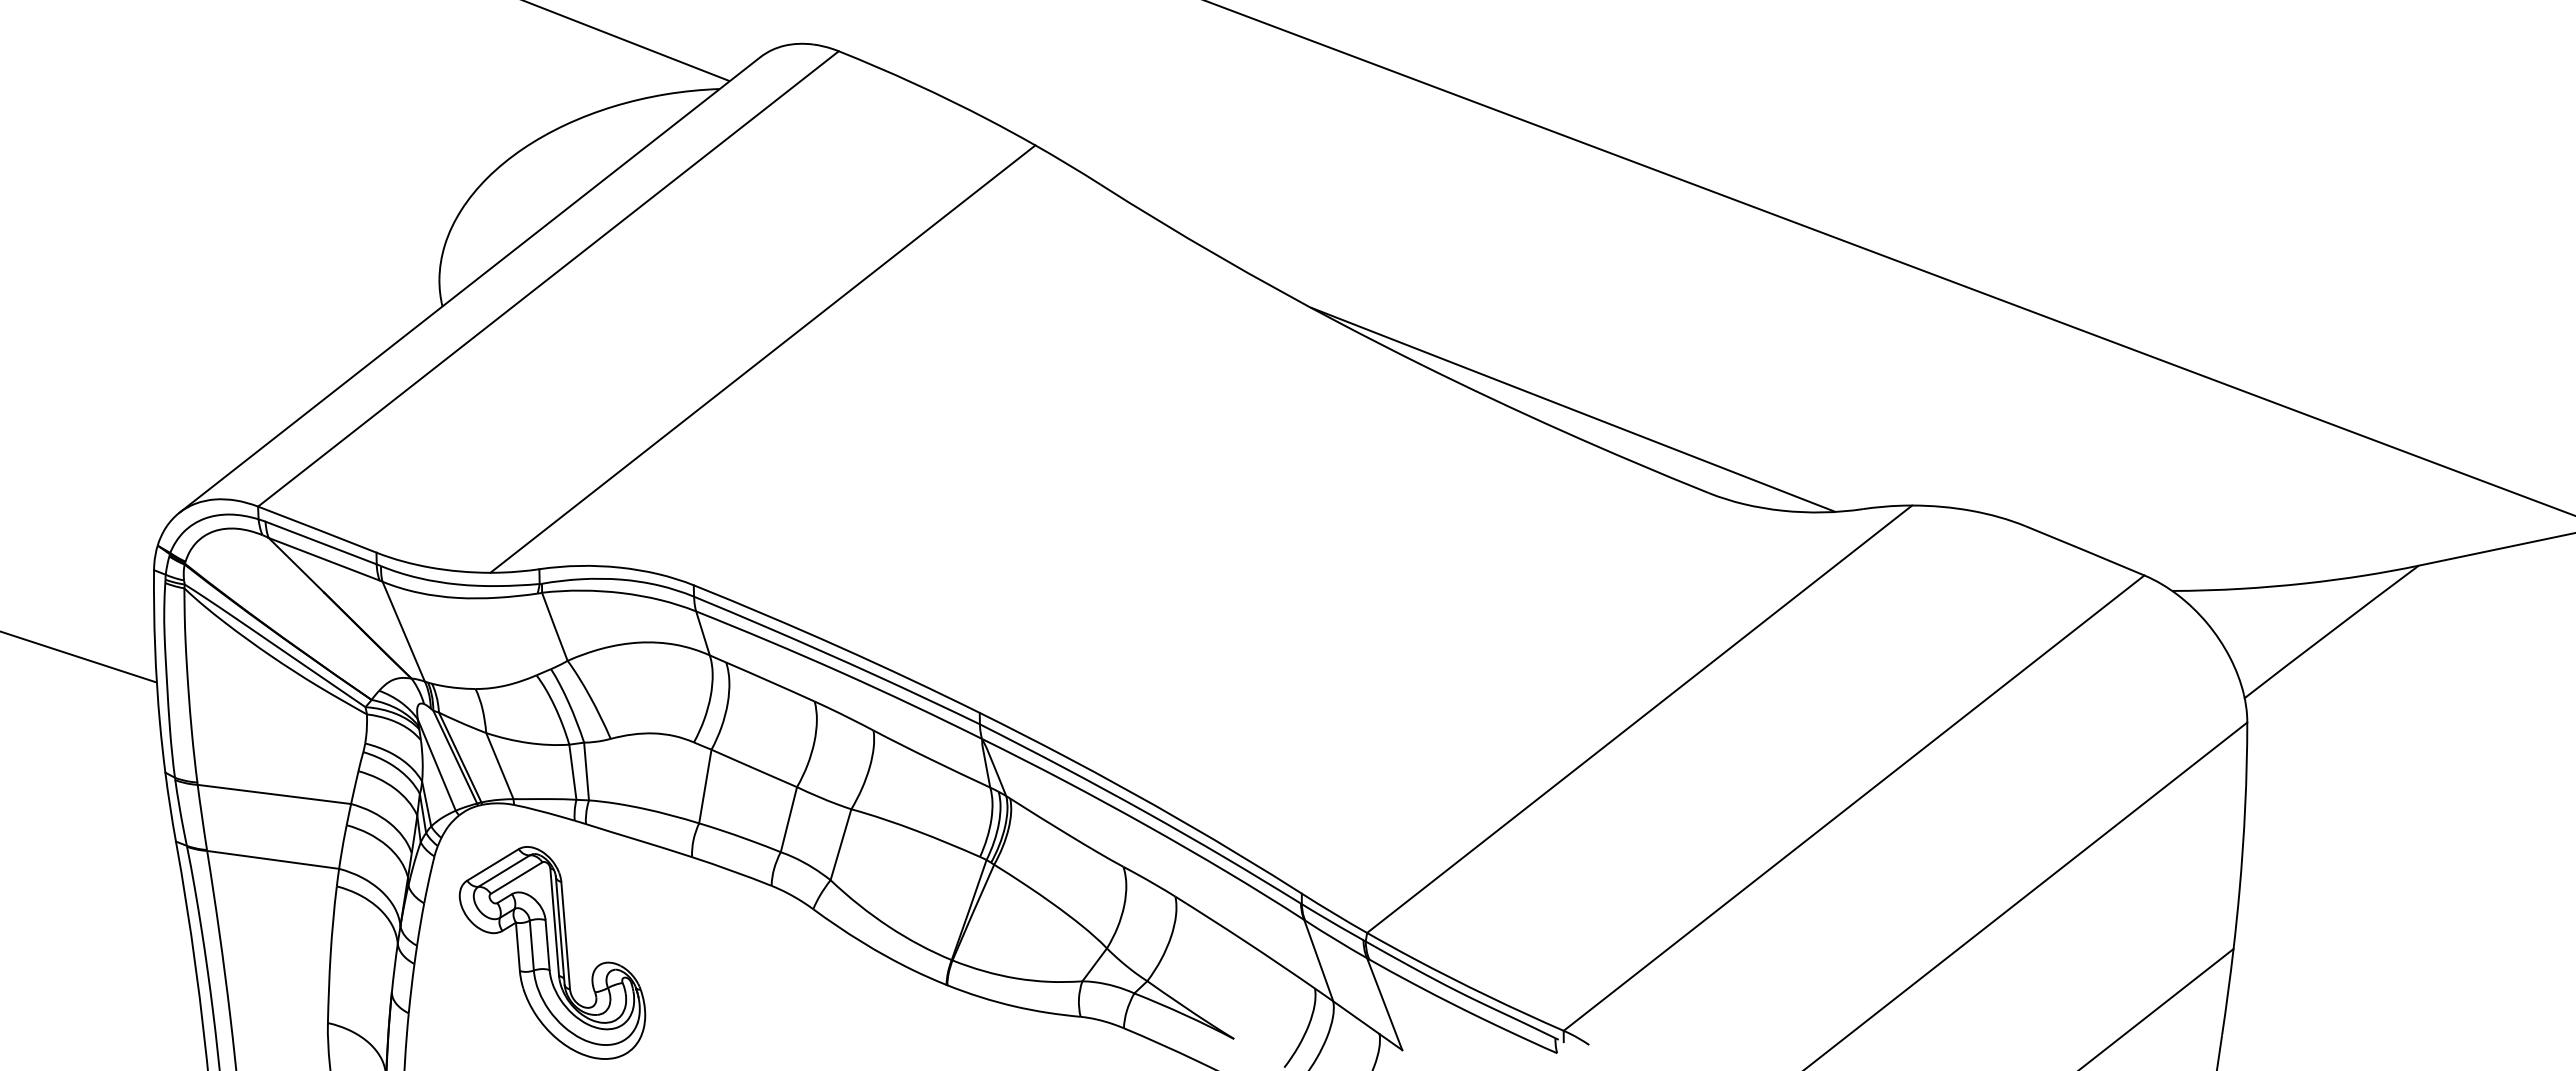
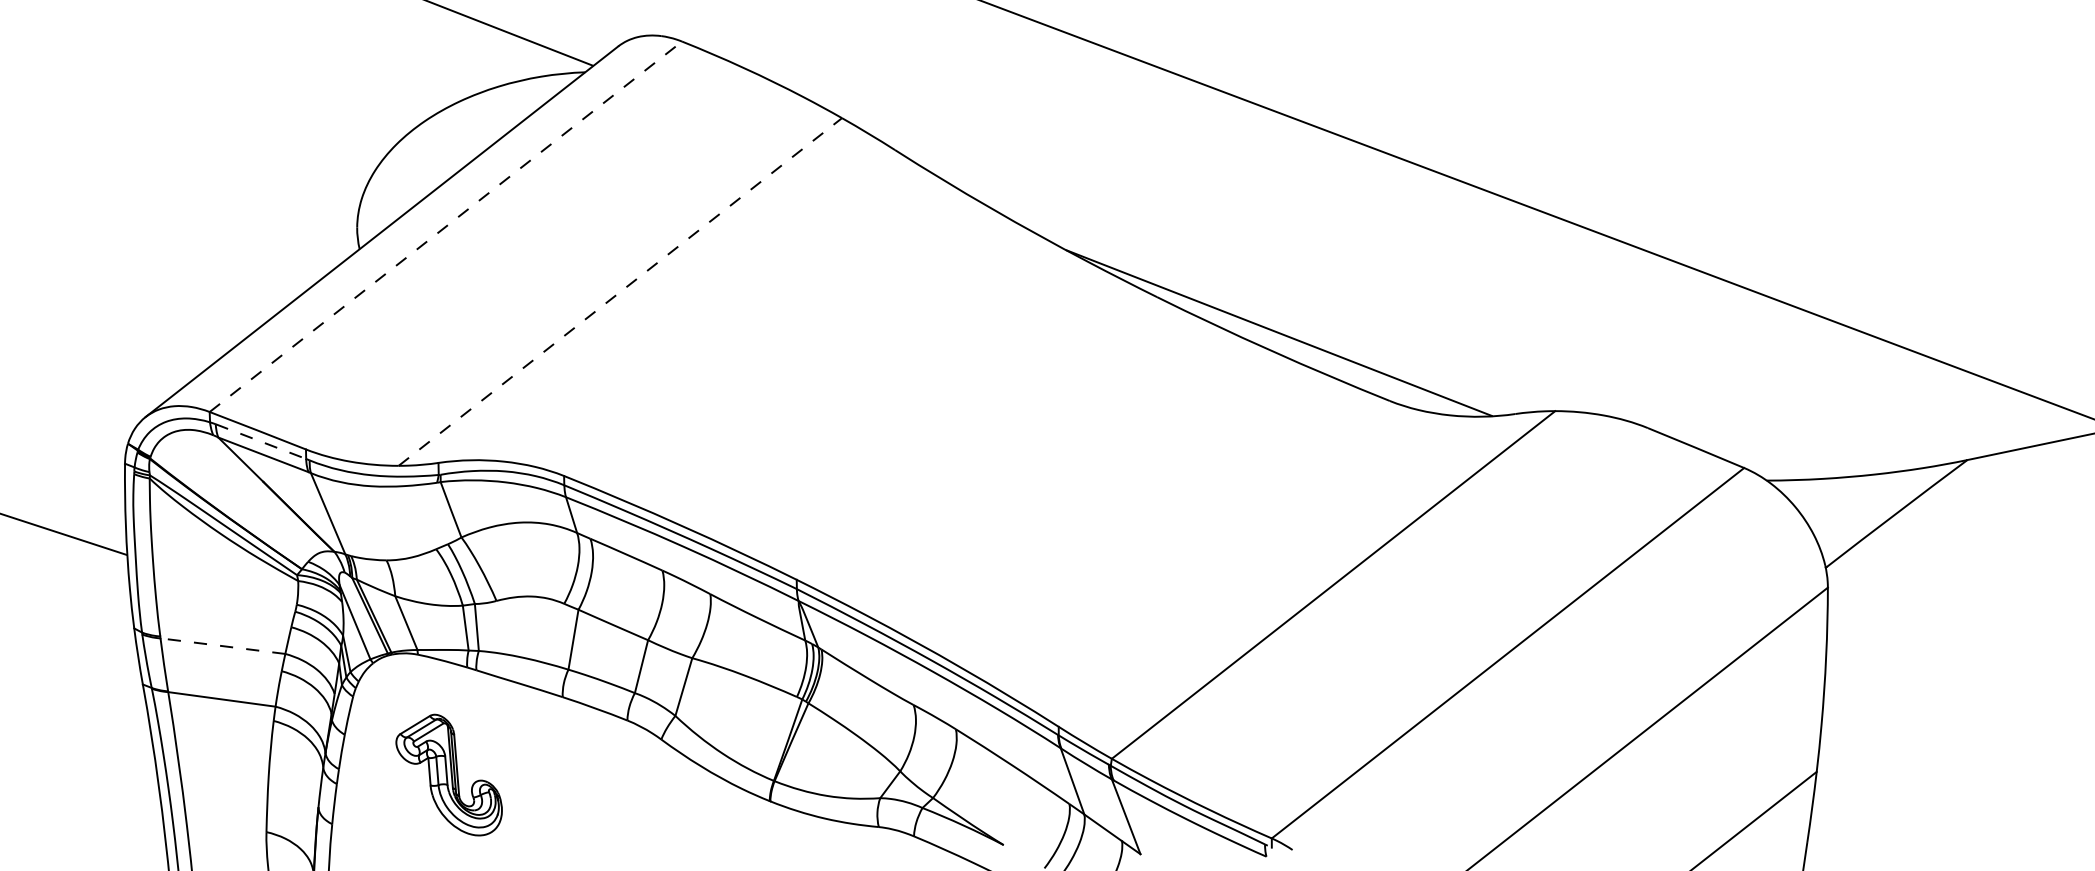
line: (548, 278) -> (445, 226), solid -> dashed
line: (763, 358) -> (620, 291), solid -> dashed
line: (321, 543) -> (261, 442), solid -> dashed
line: (273, 794) -> (222, 646), solid -> dashed
part: (552, 952) -> (449, 774), size x0.7

